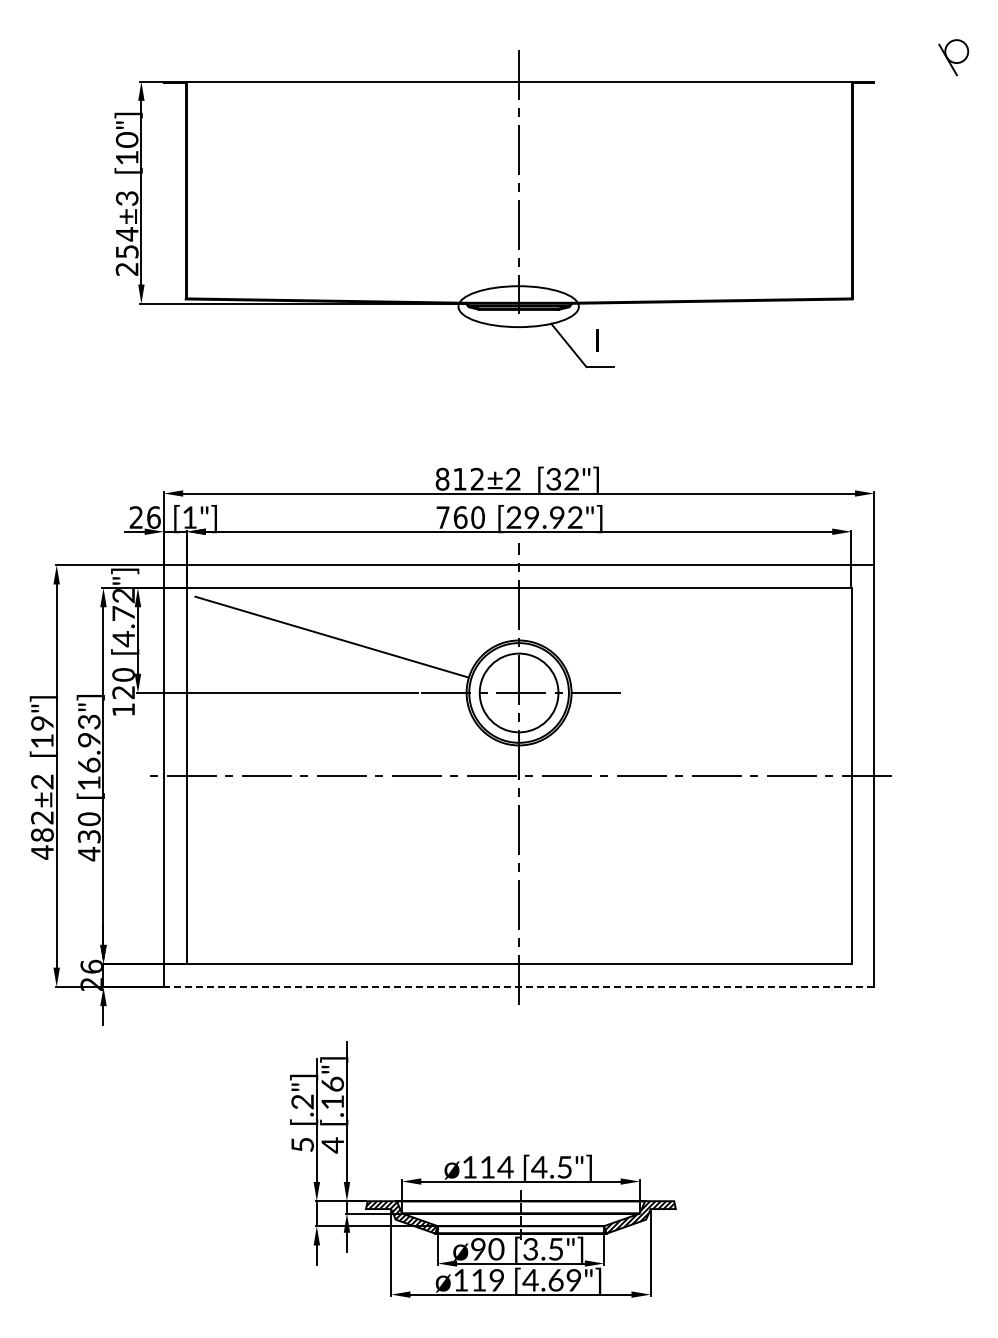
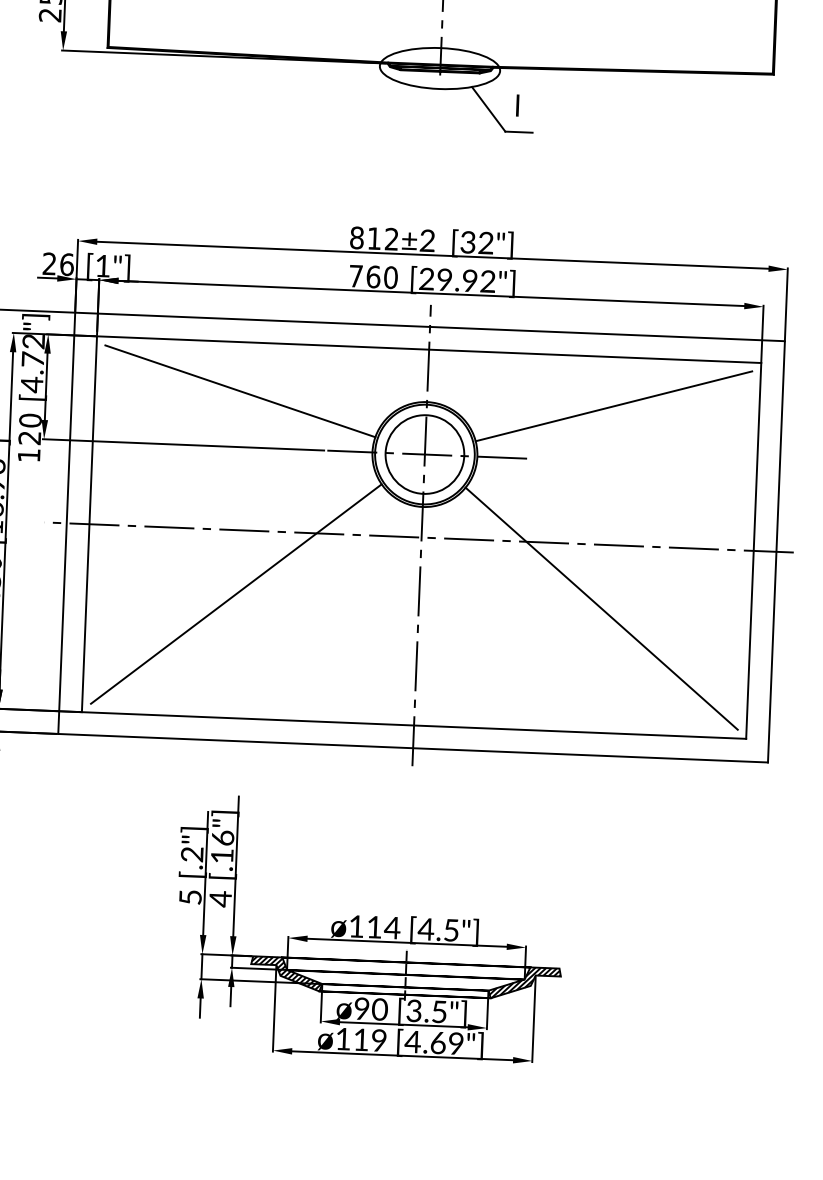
line: (705, 636) -> (613, 405), added
line: (336, 839) -> (236, 593), added
line: (701, 839) -> (601, 608), added
line: (518, 986) -> (412, 747), dashed -> solid

